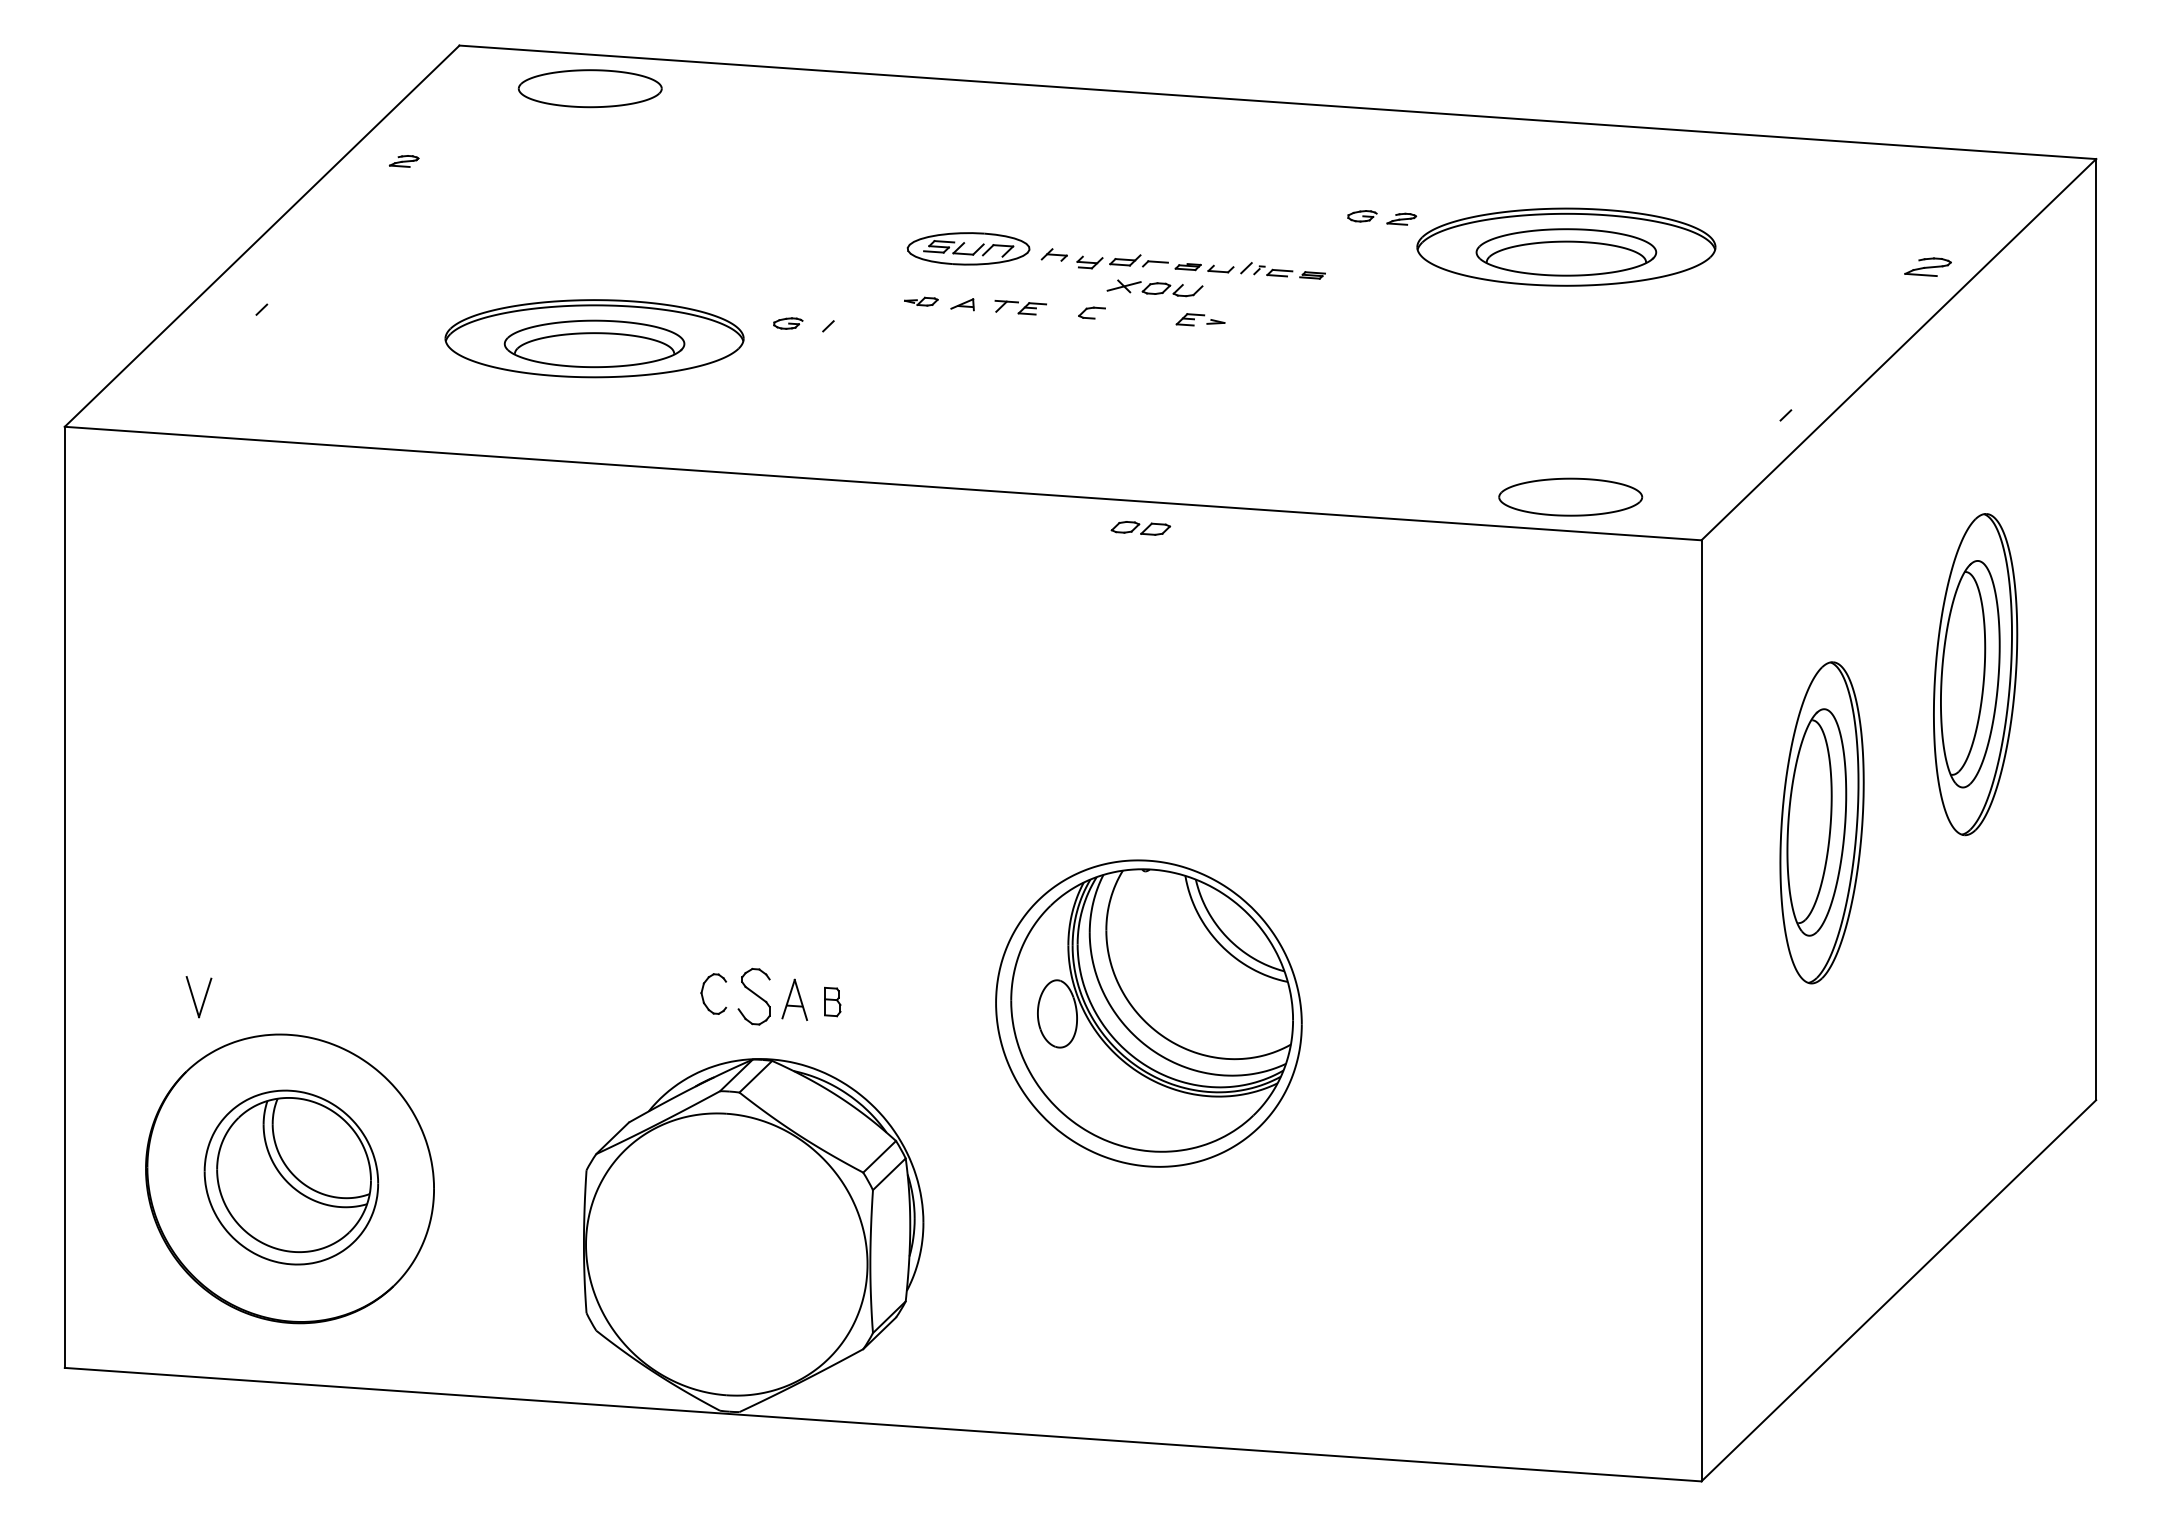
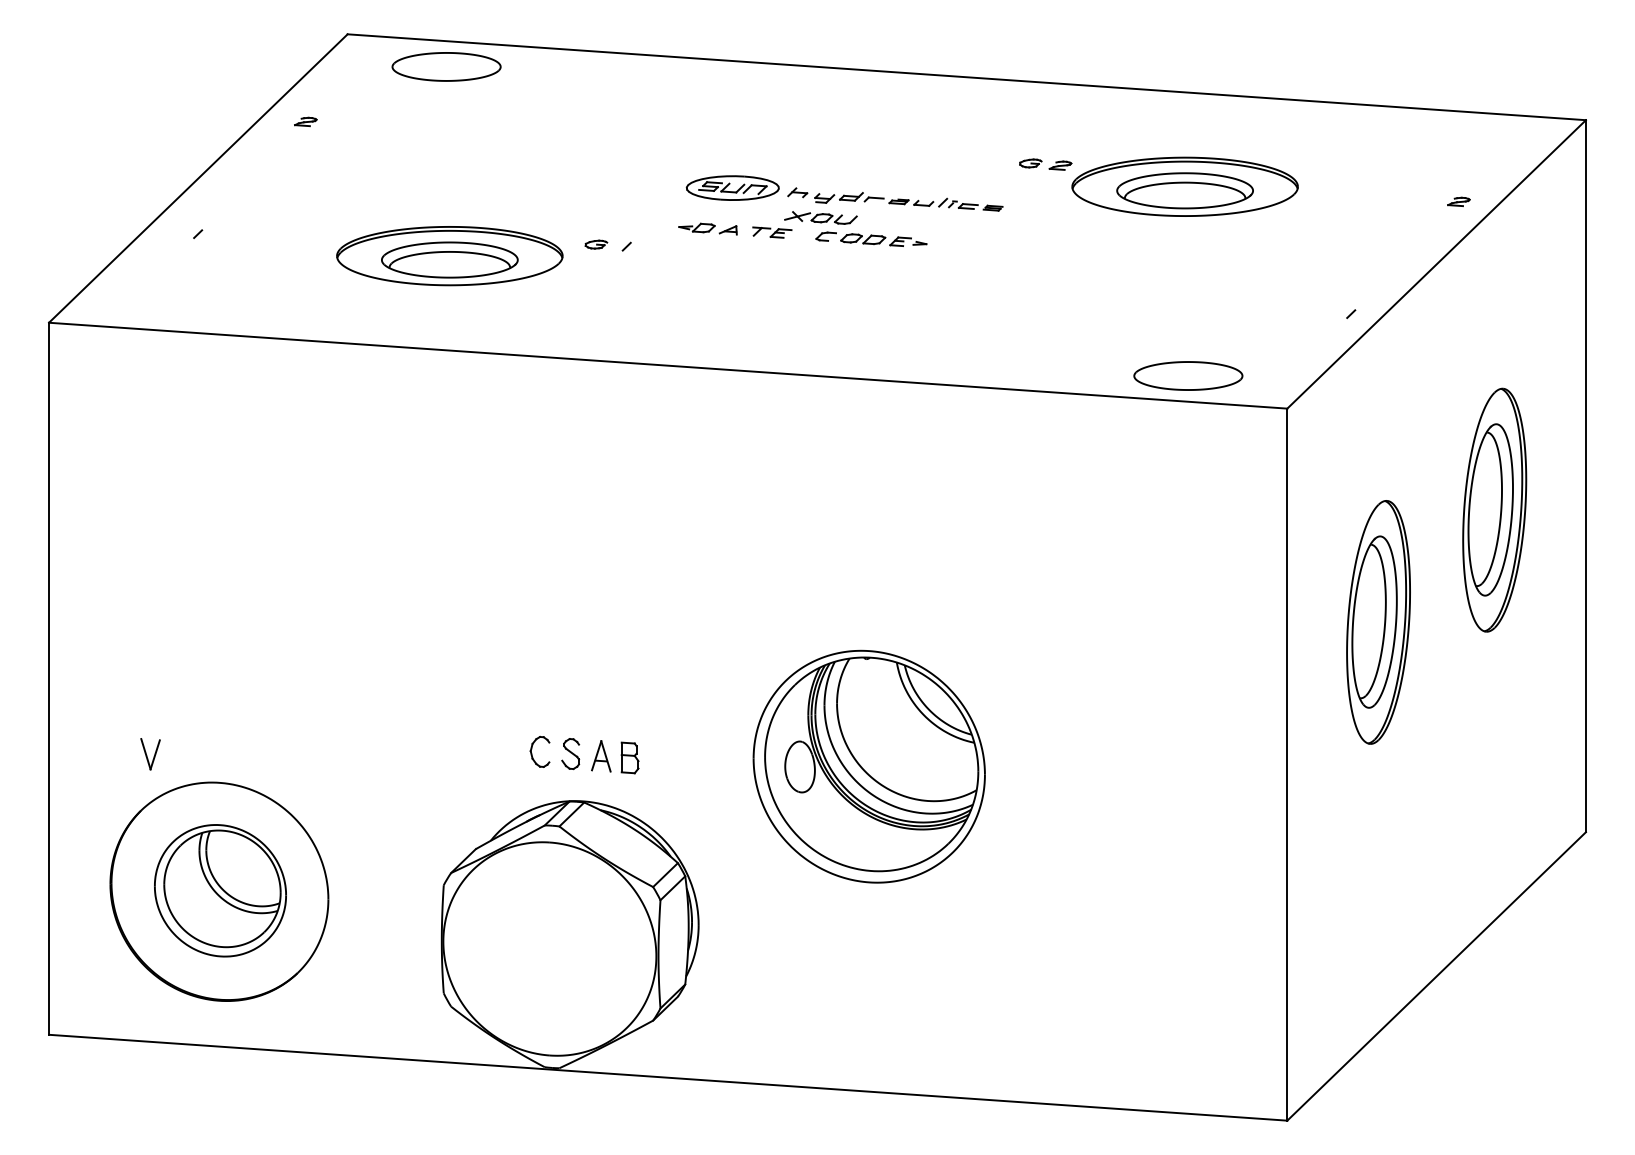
part: (1928, 266) -> (1459, 201), size x0.62
part: (1154, 288) -> (820, 218), moved
part: (921, 301) -> (697, 227), size x1.43
part: (1140, 528) -> (862, 239), moved
part: (754, 996) -> (570, 753), size x0.71
part: (832, 1001) -> (629, 757), size x1.43

